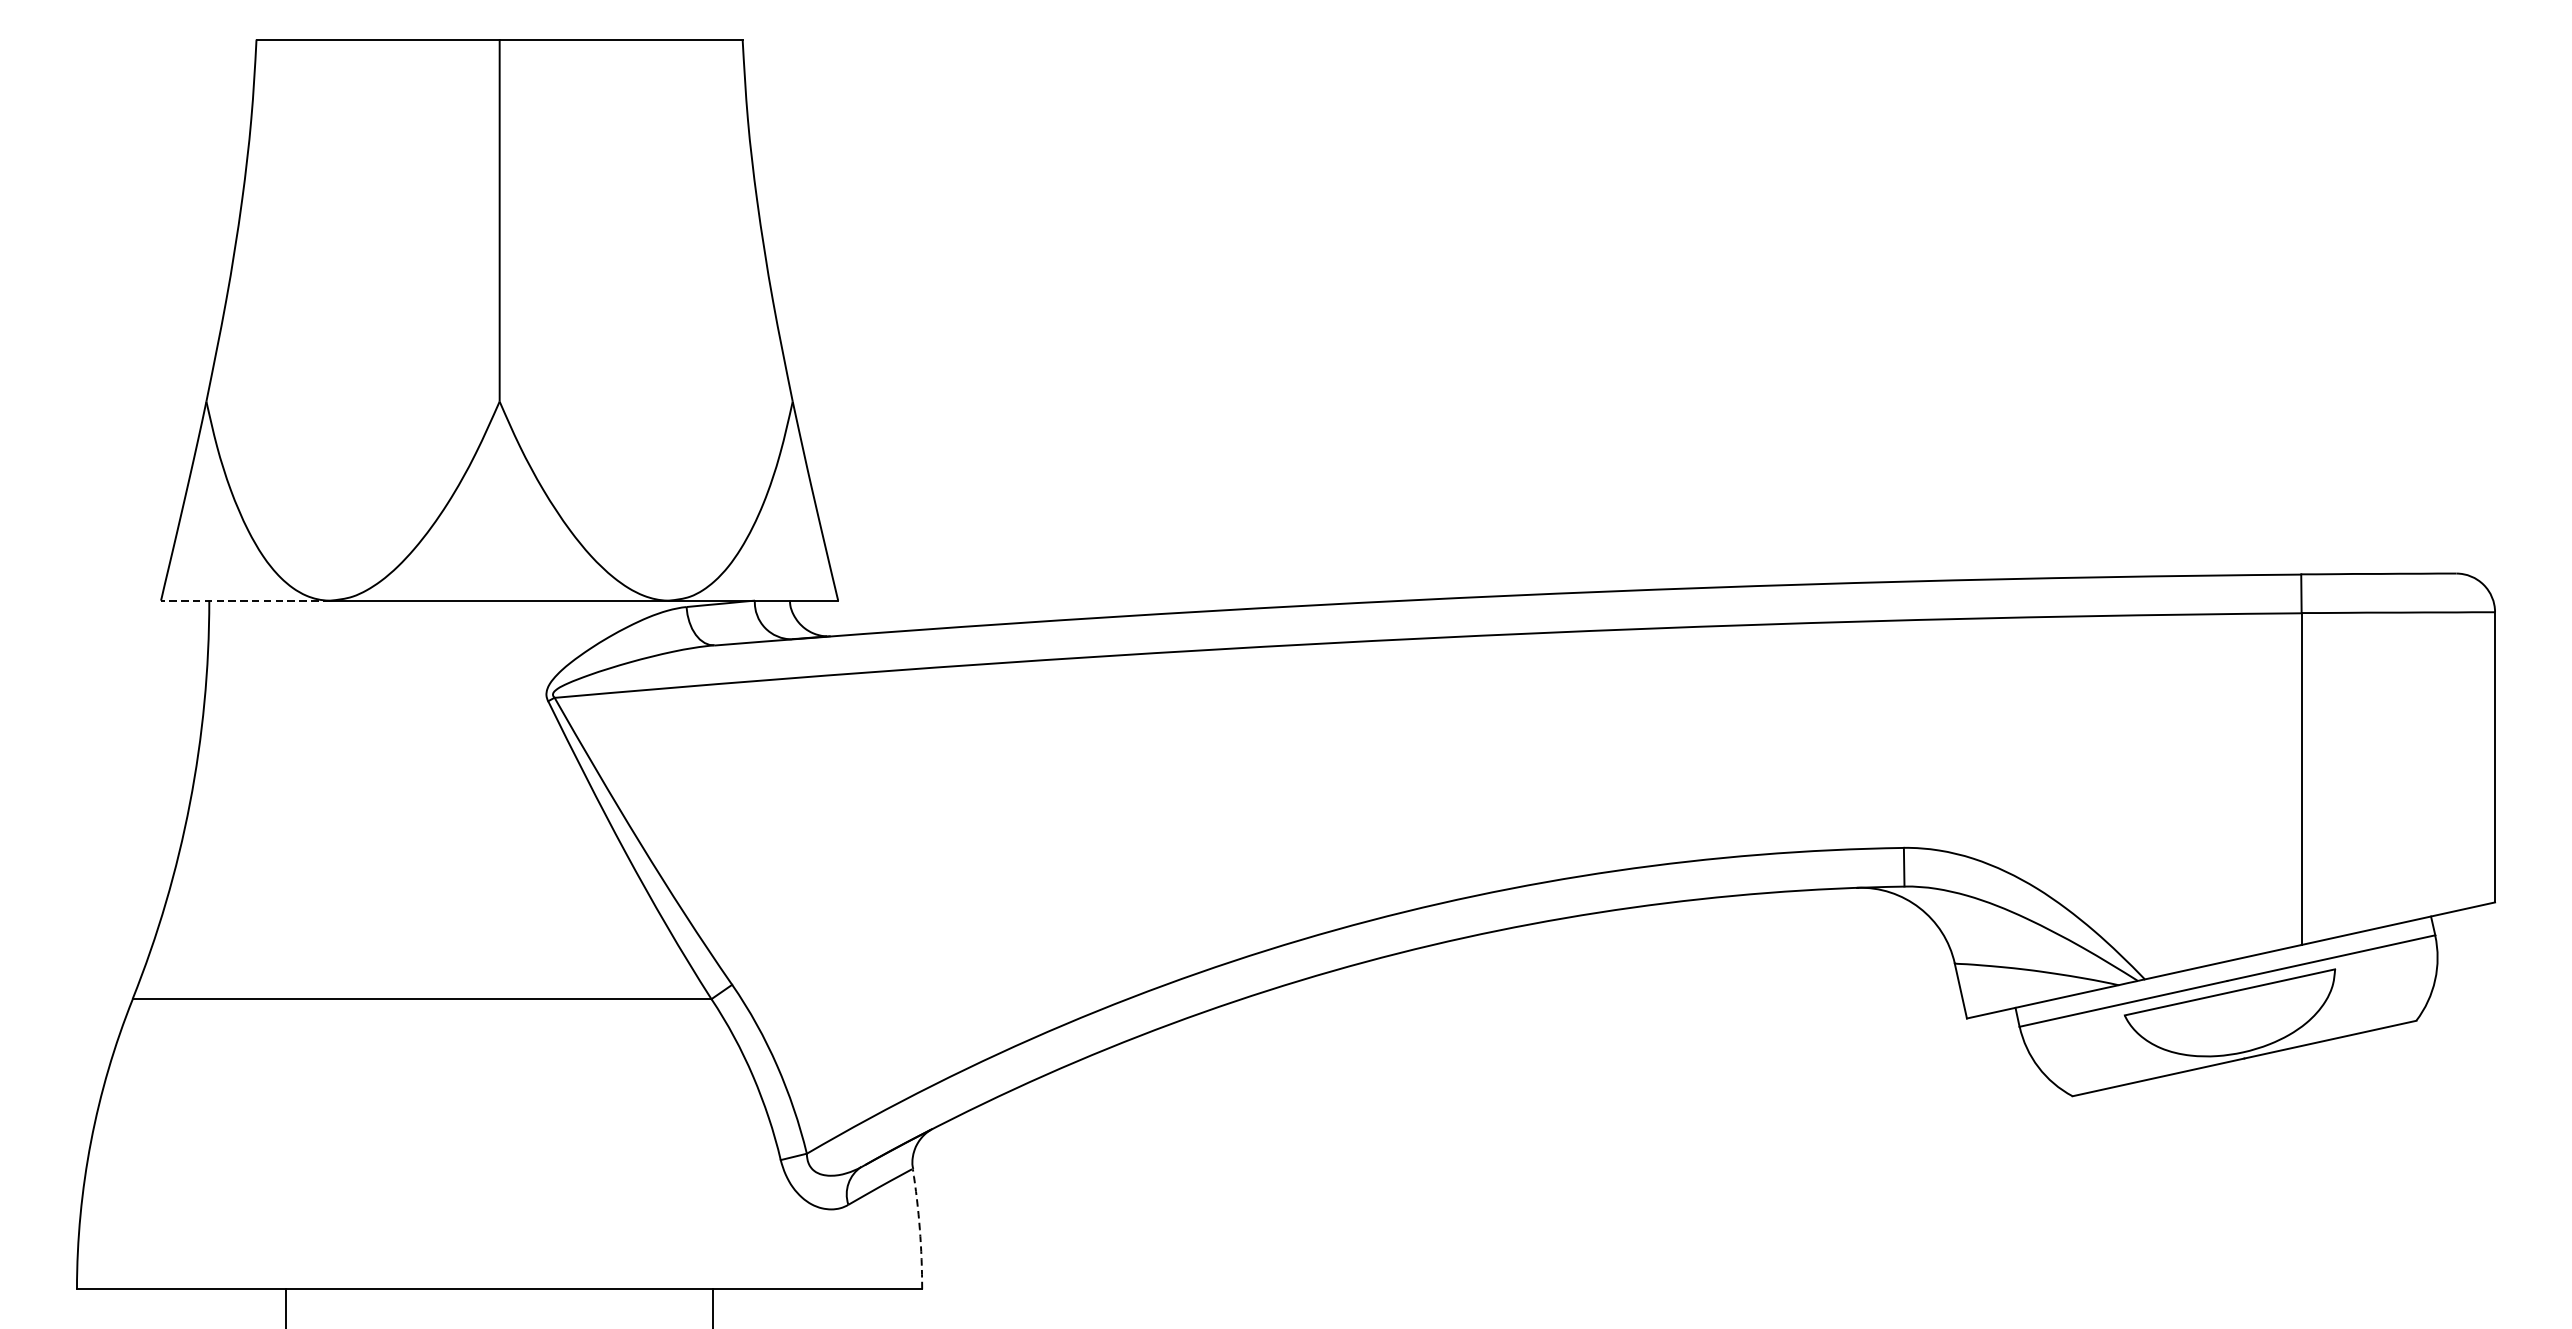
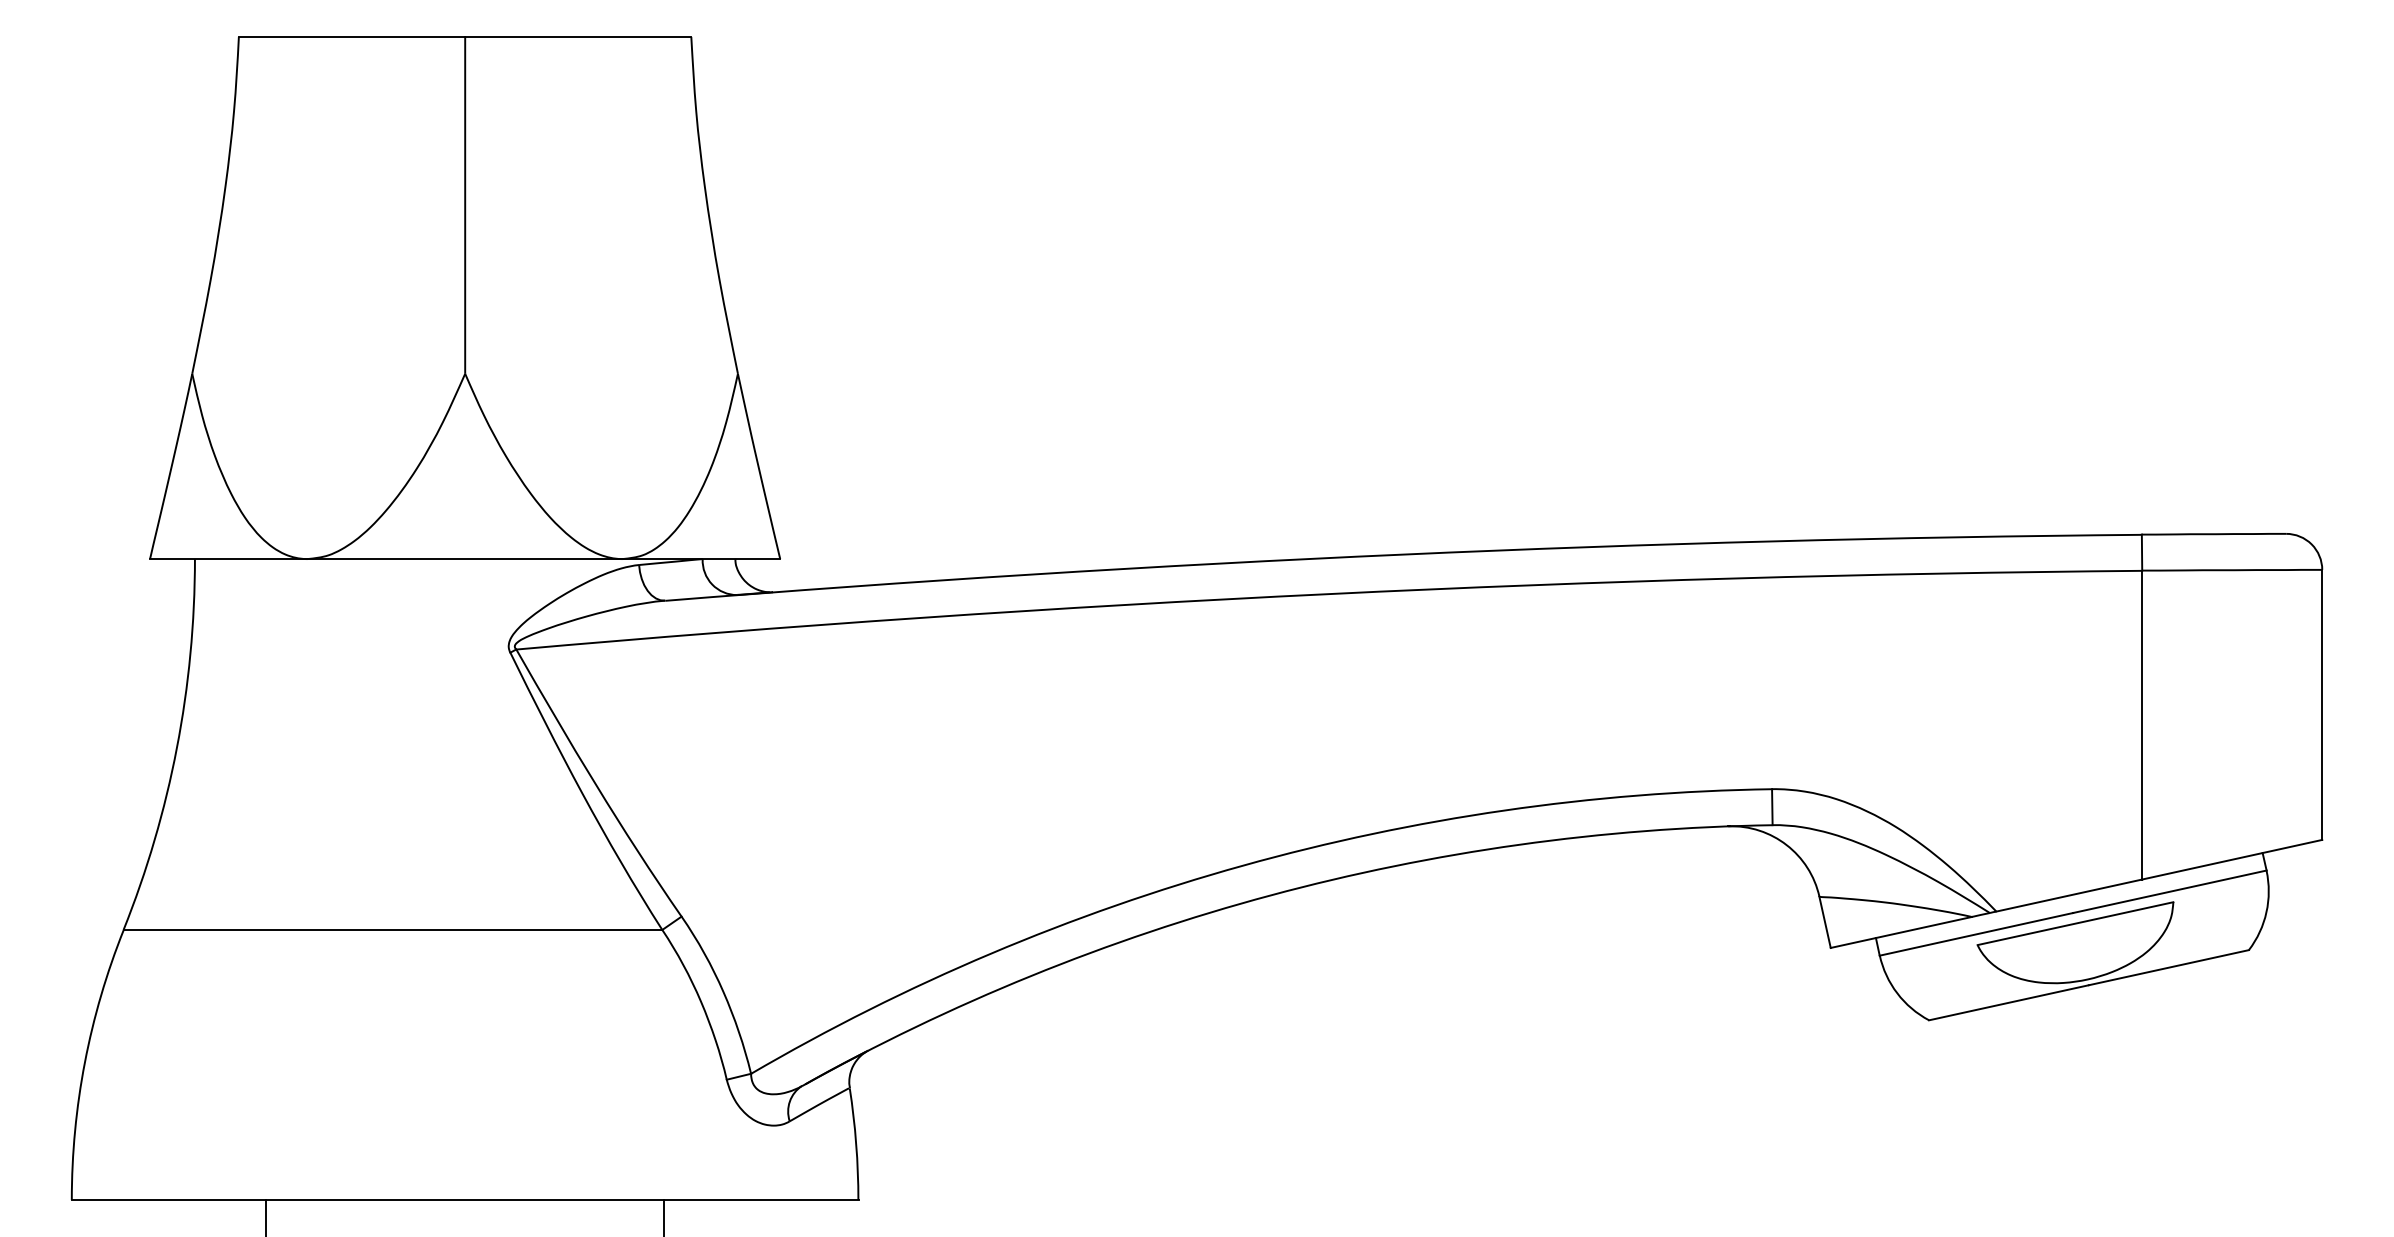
line: (245, 601) -> (228, 559), dashed -> solid
arc: (920, 1228) -> (856, 1143), dashed -> solid

